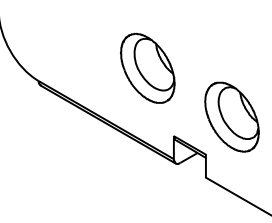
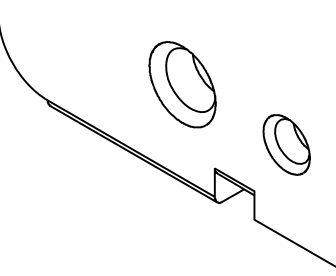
part: (231, 116) -> (286, 144), size x0.7

